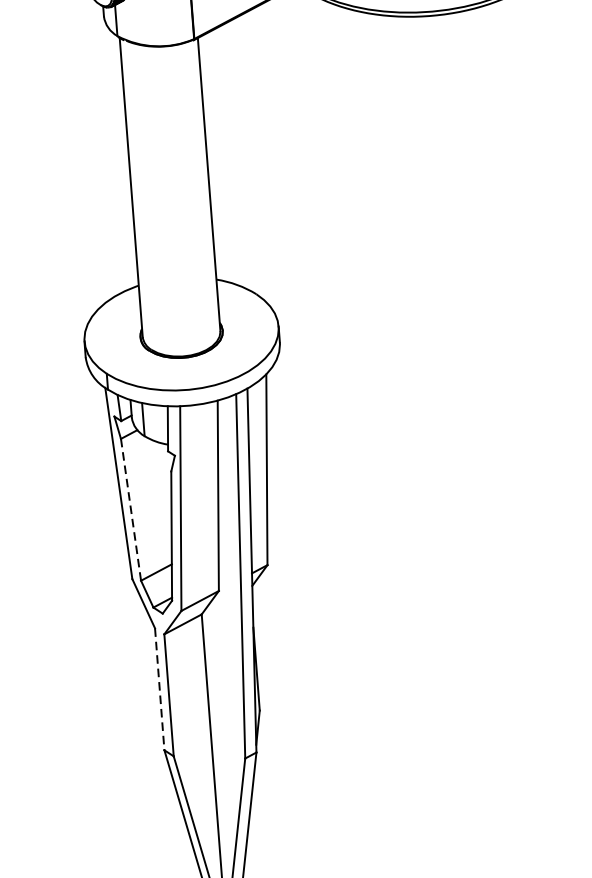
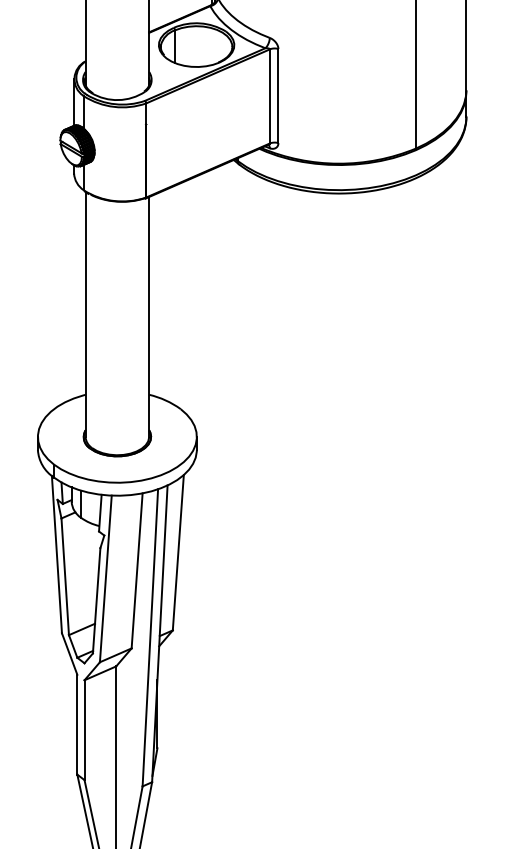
line: (131, 509) -> (65, 576), dashed -> solid
line: (159, 689) -> (77, 724), dashed -> solid

